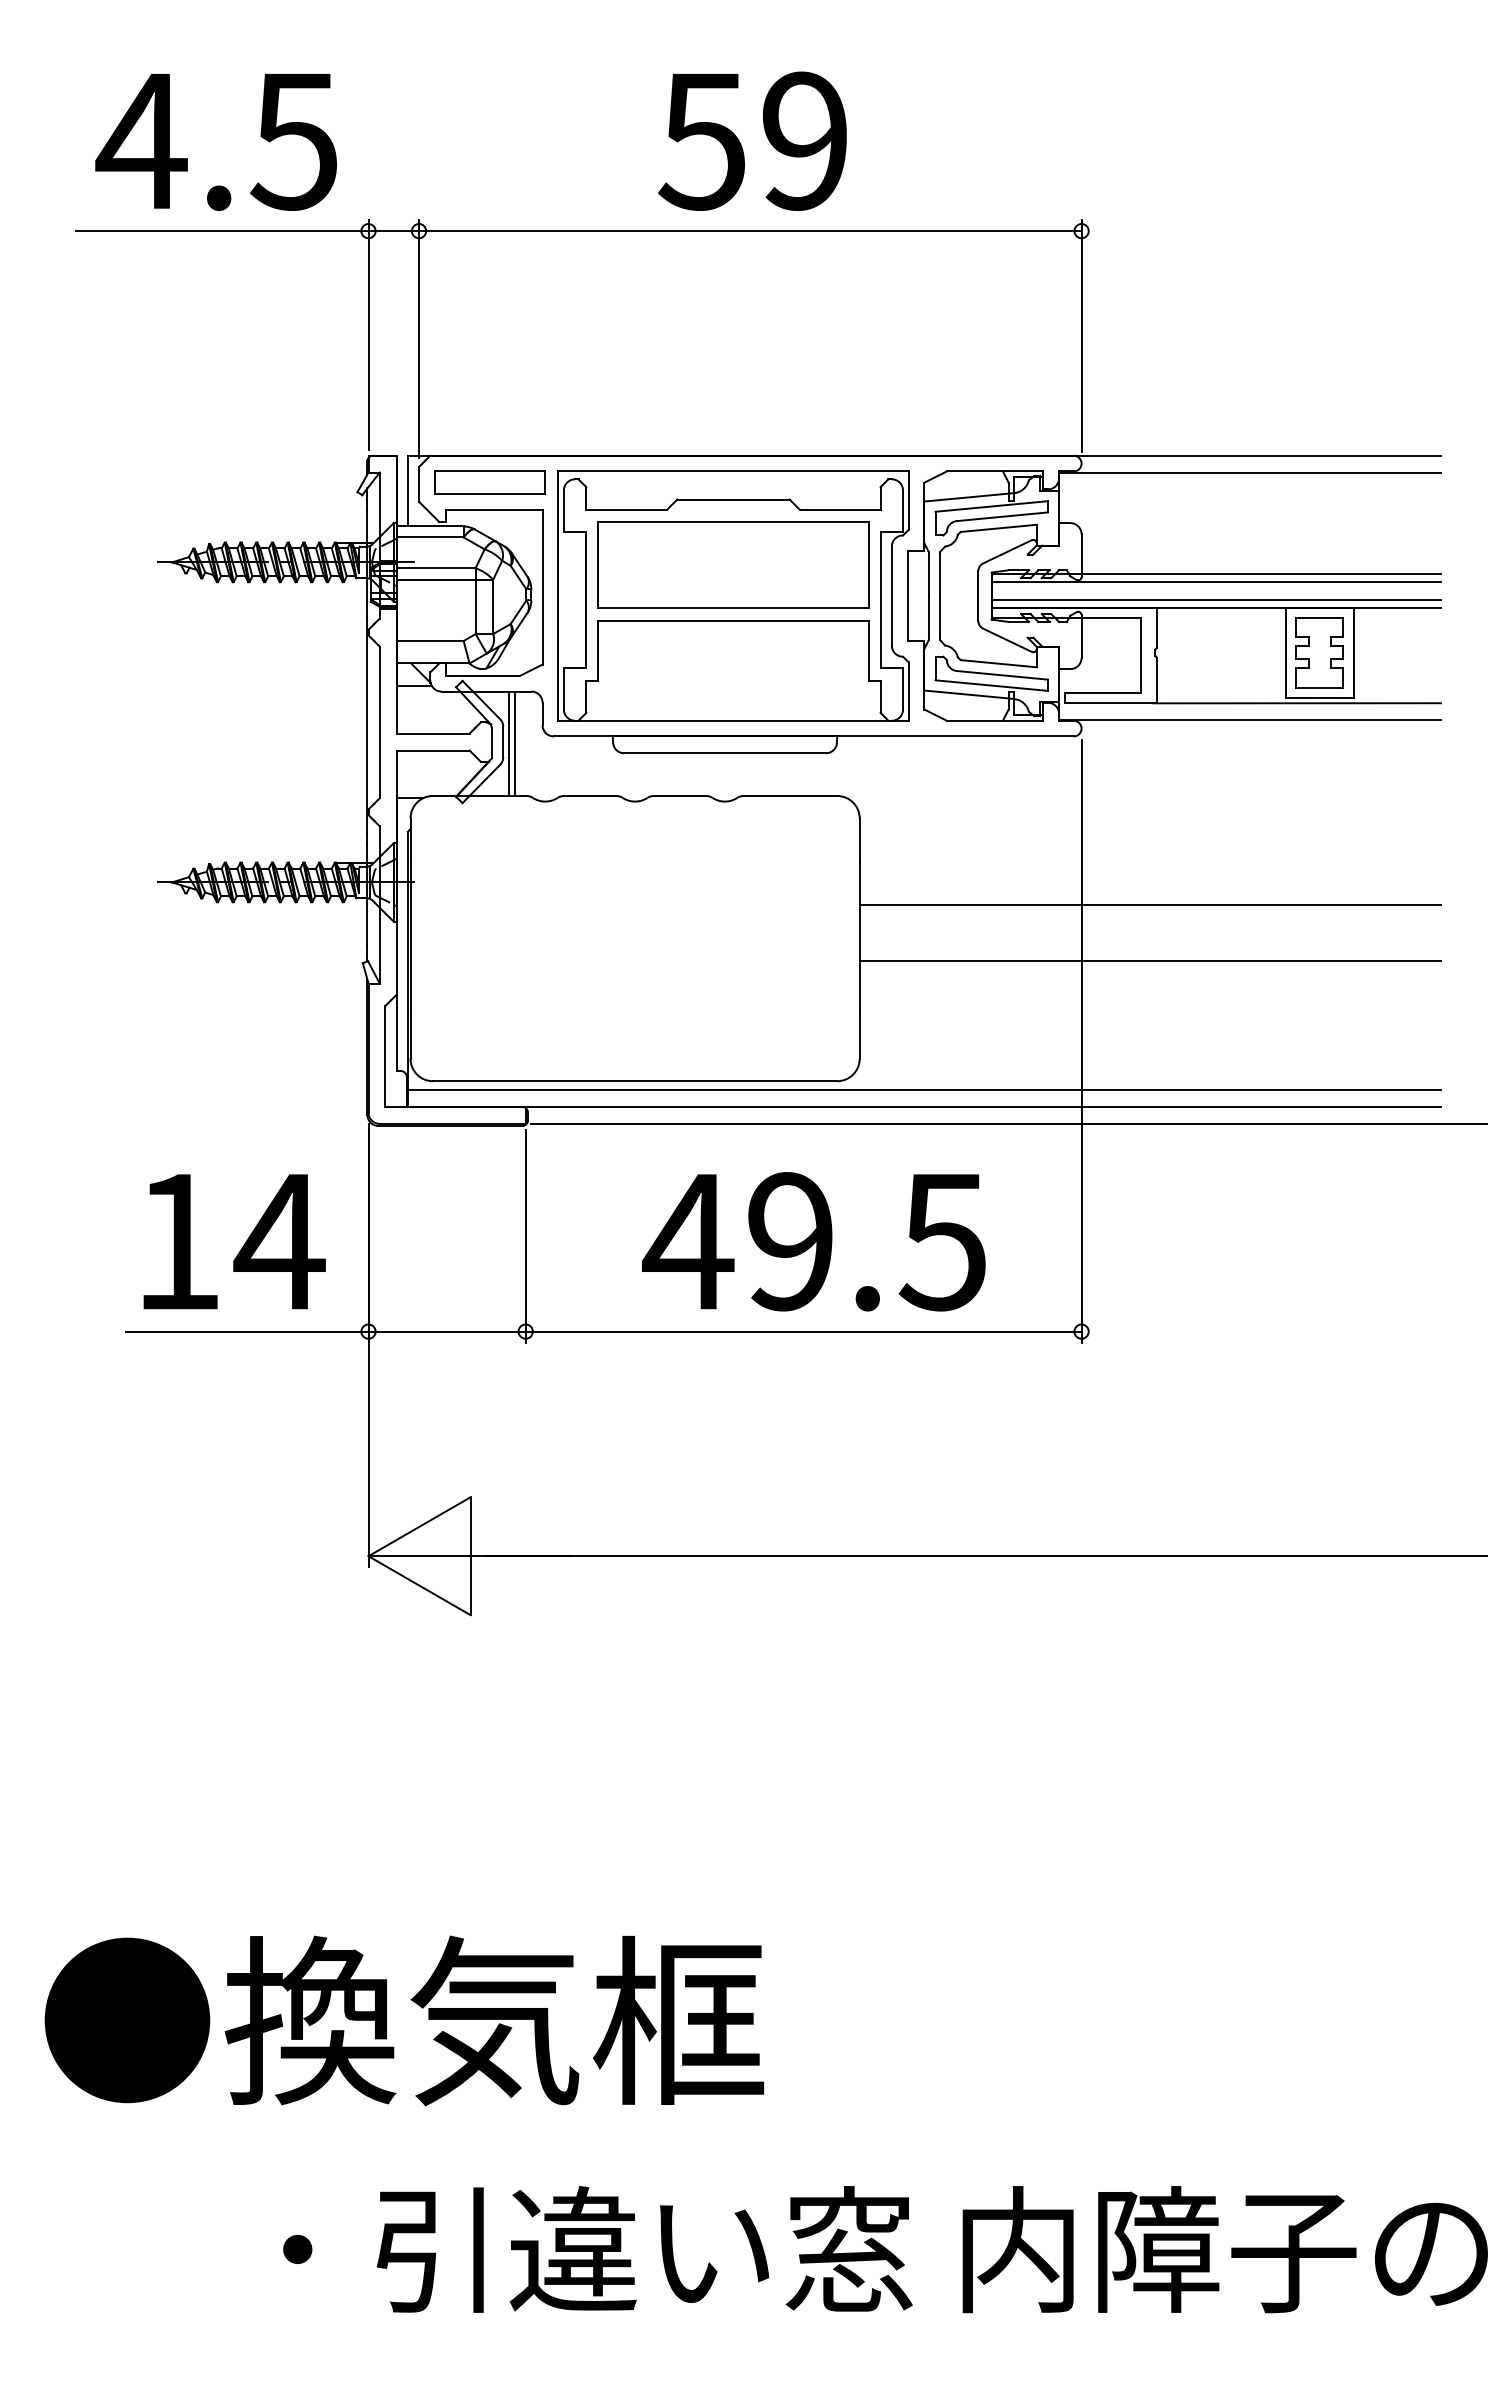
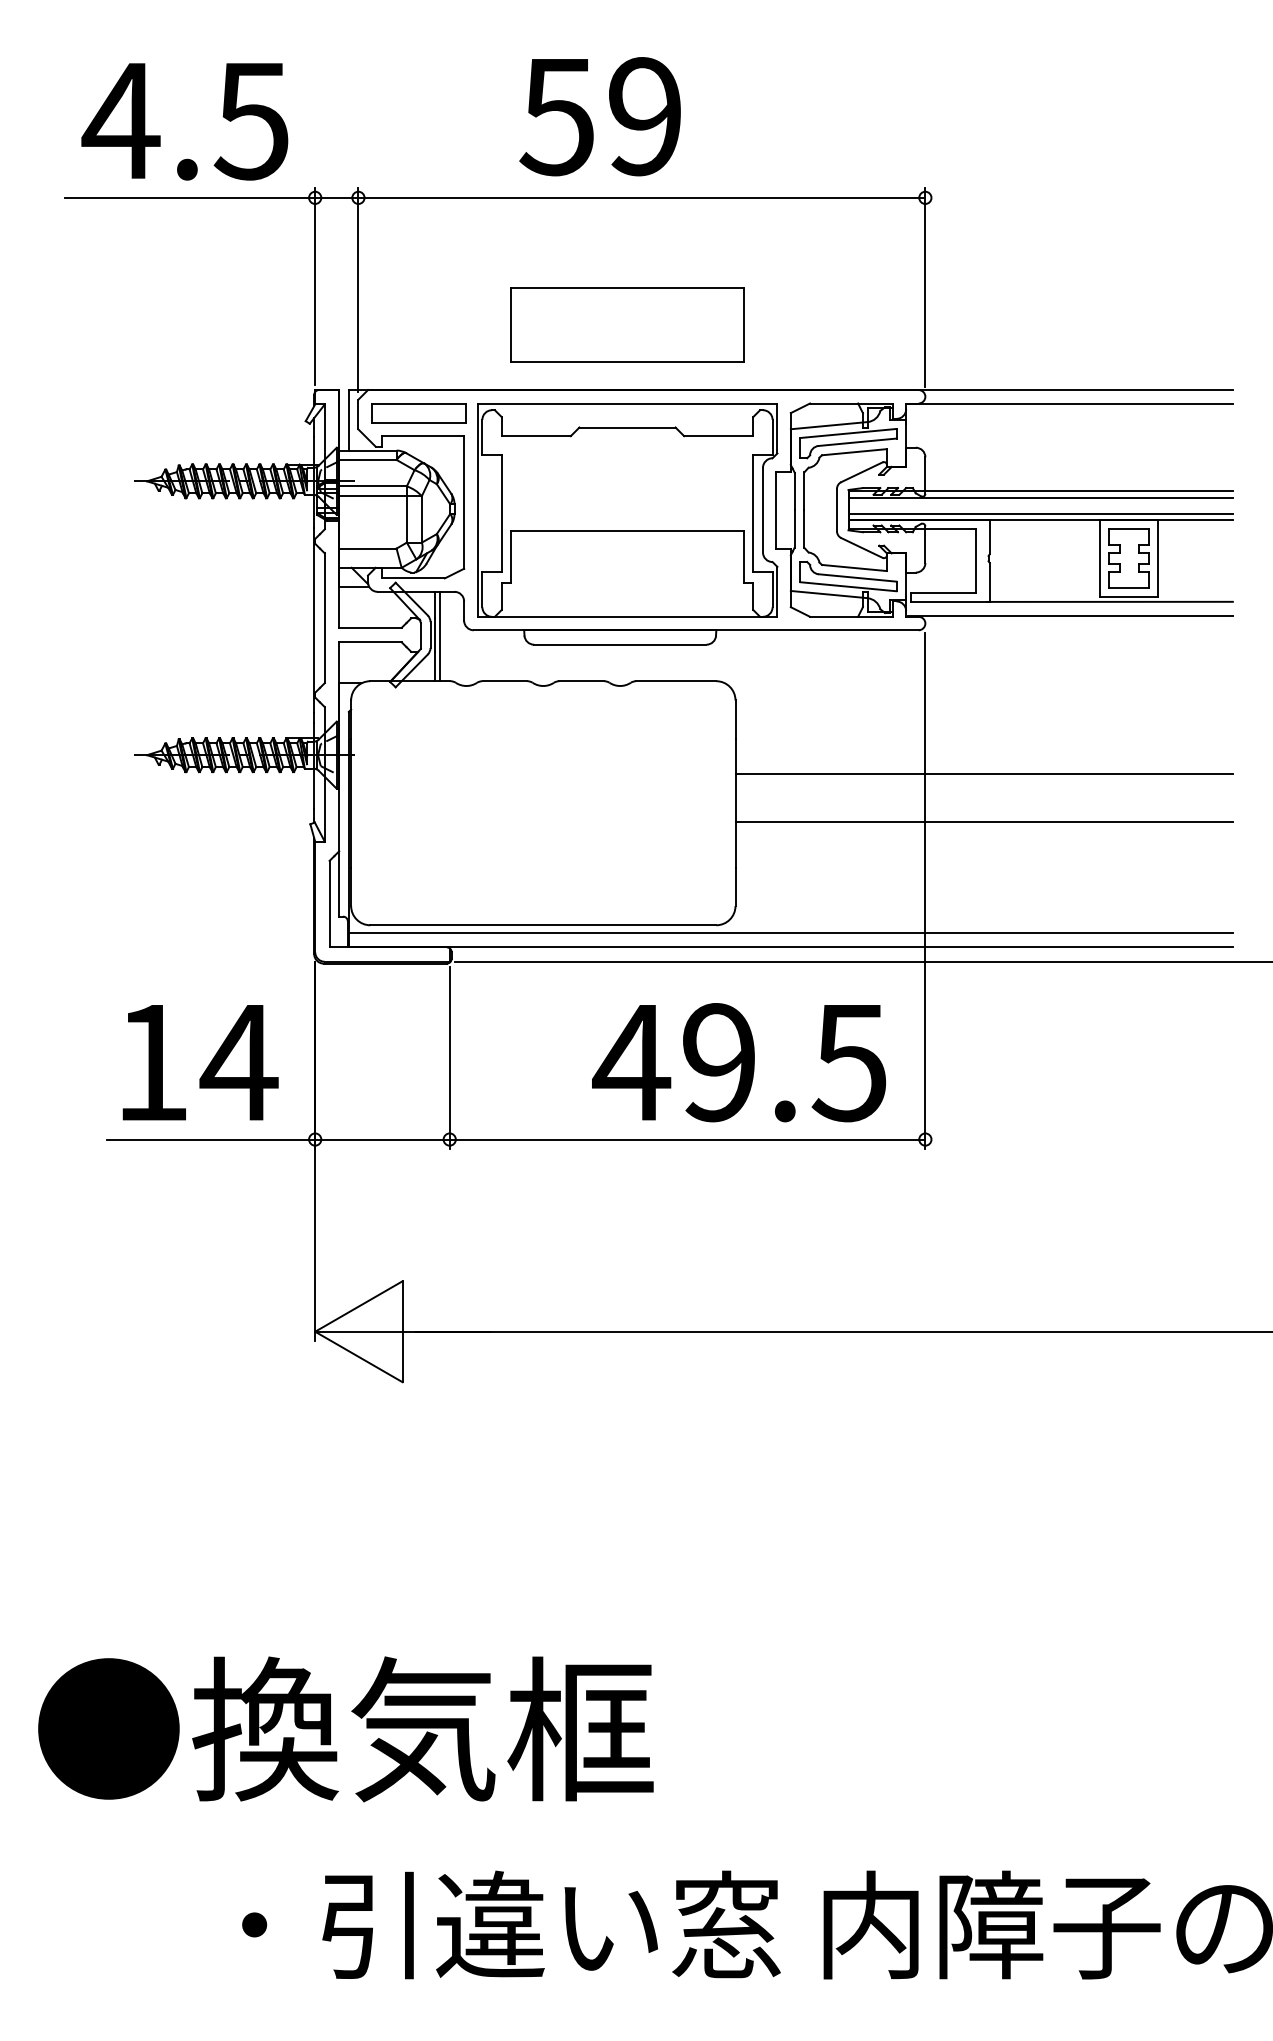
text: (752, 140) -> (600, 116), moved
part: (733, 564) -> (627, 324), moved
text: (813, 1241) -> (738, 1062), moved

